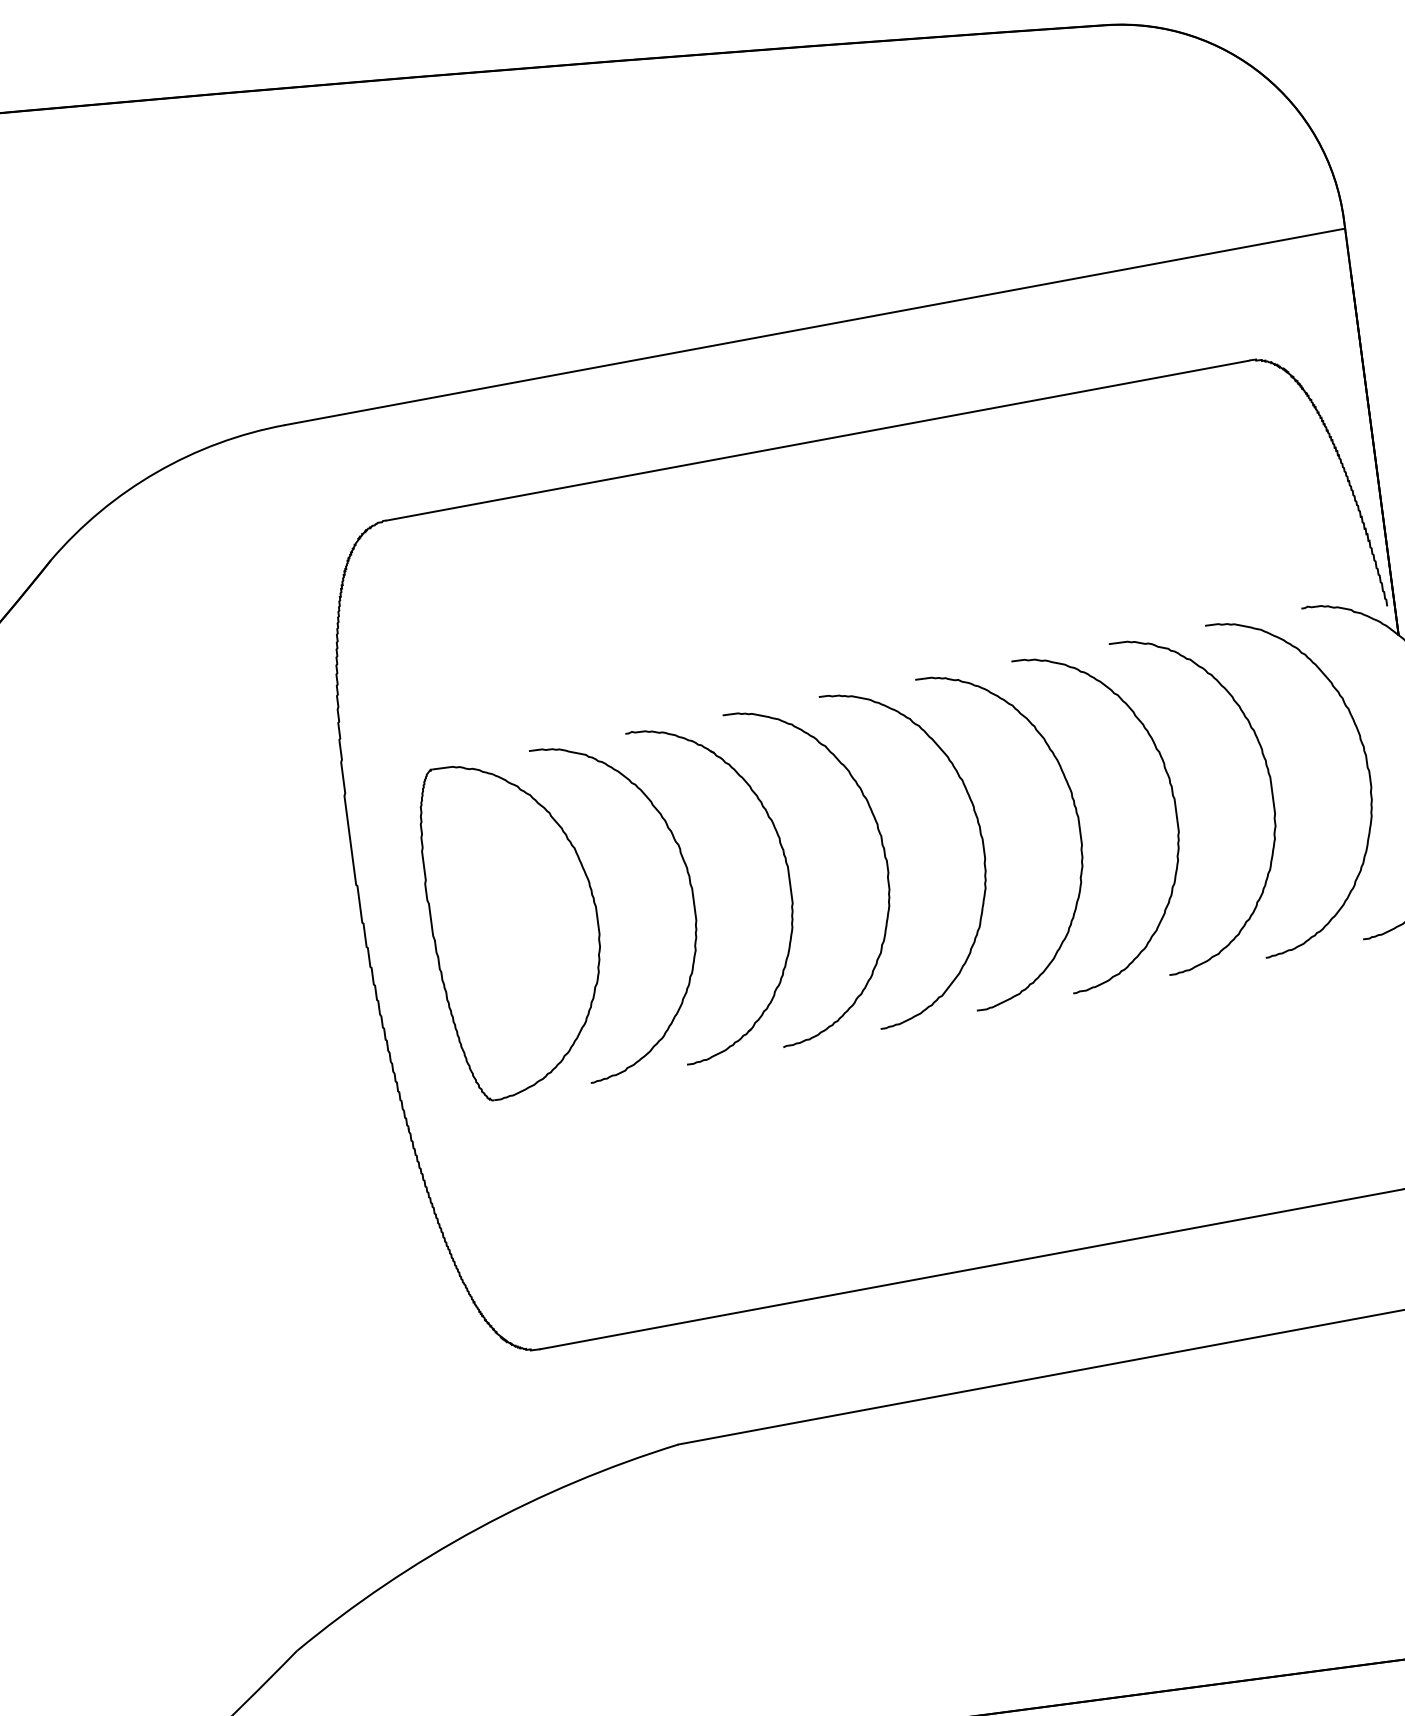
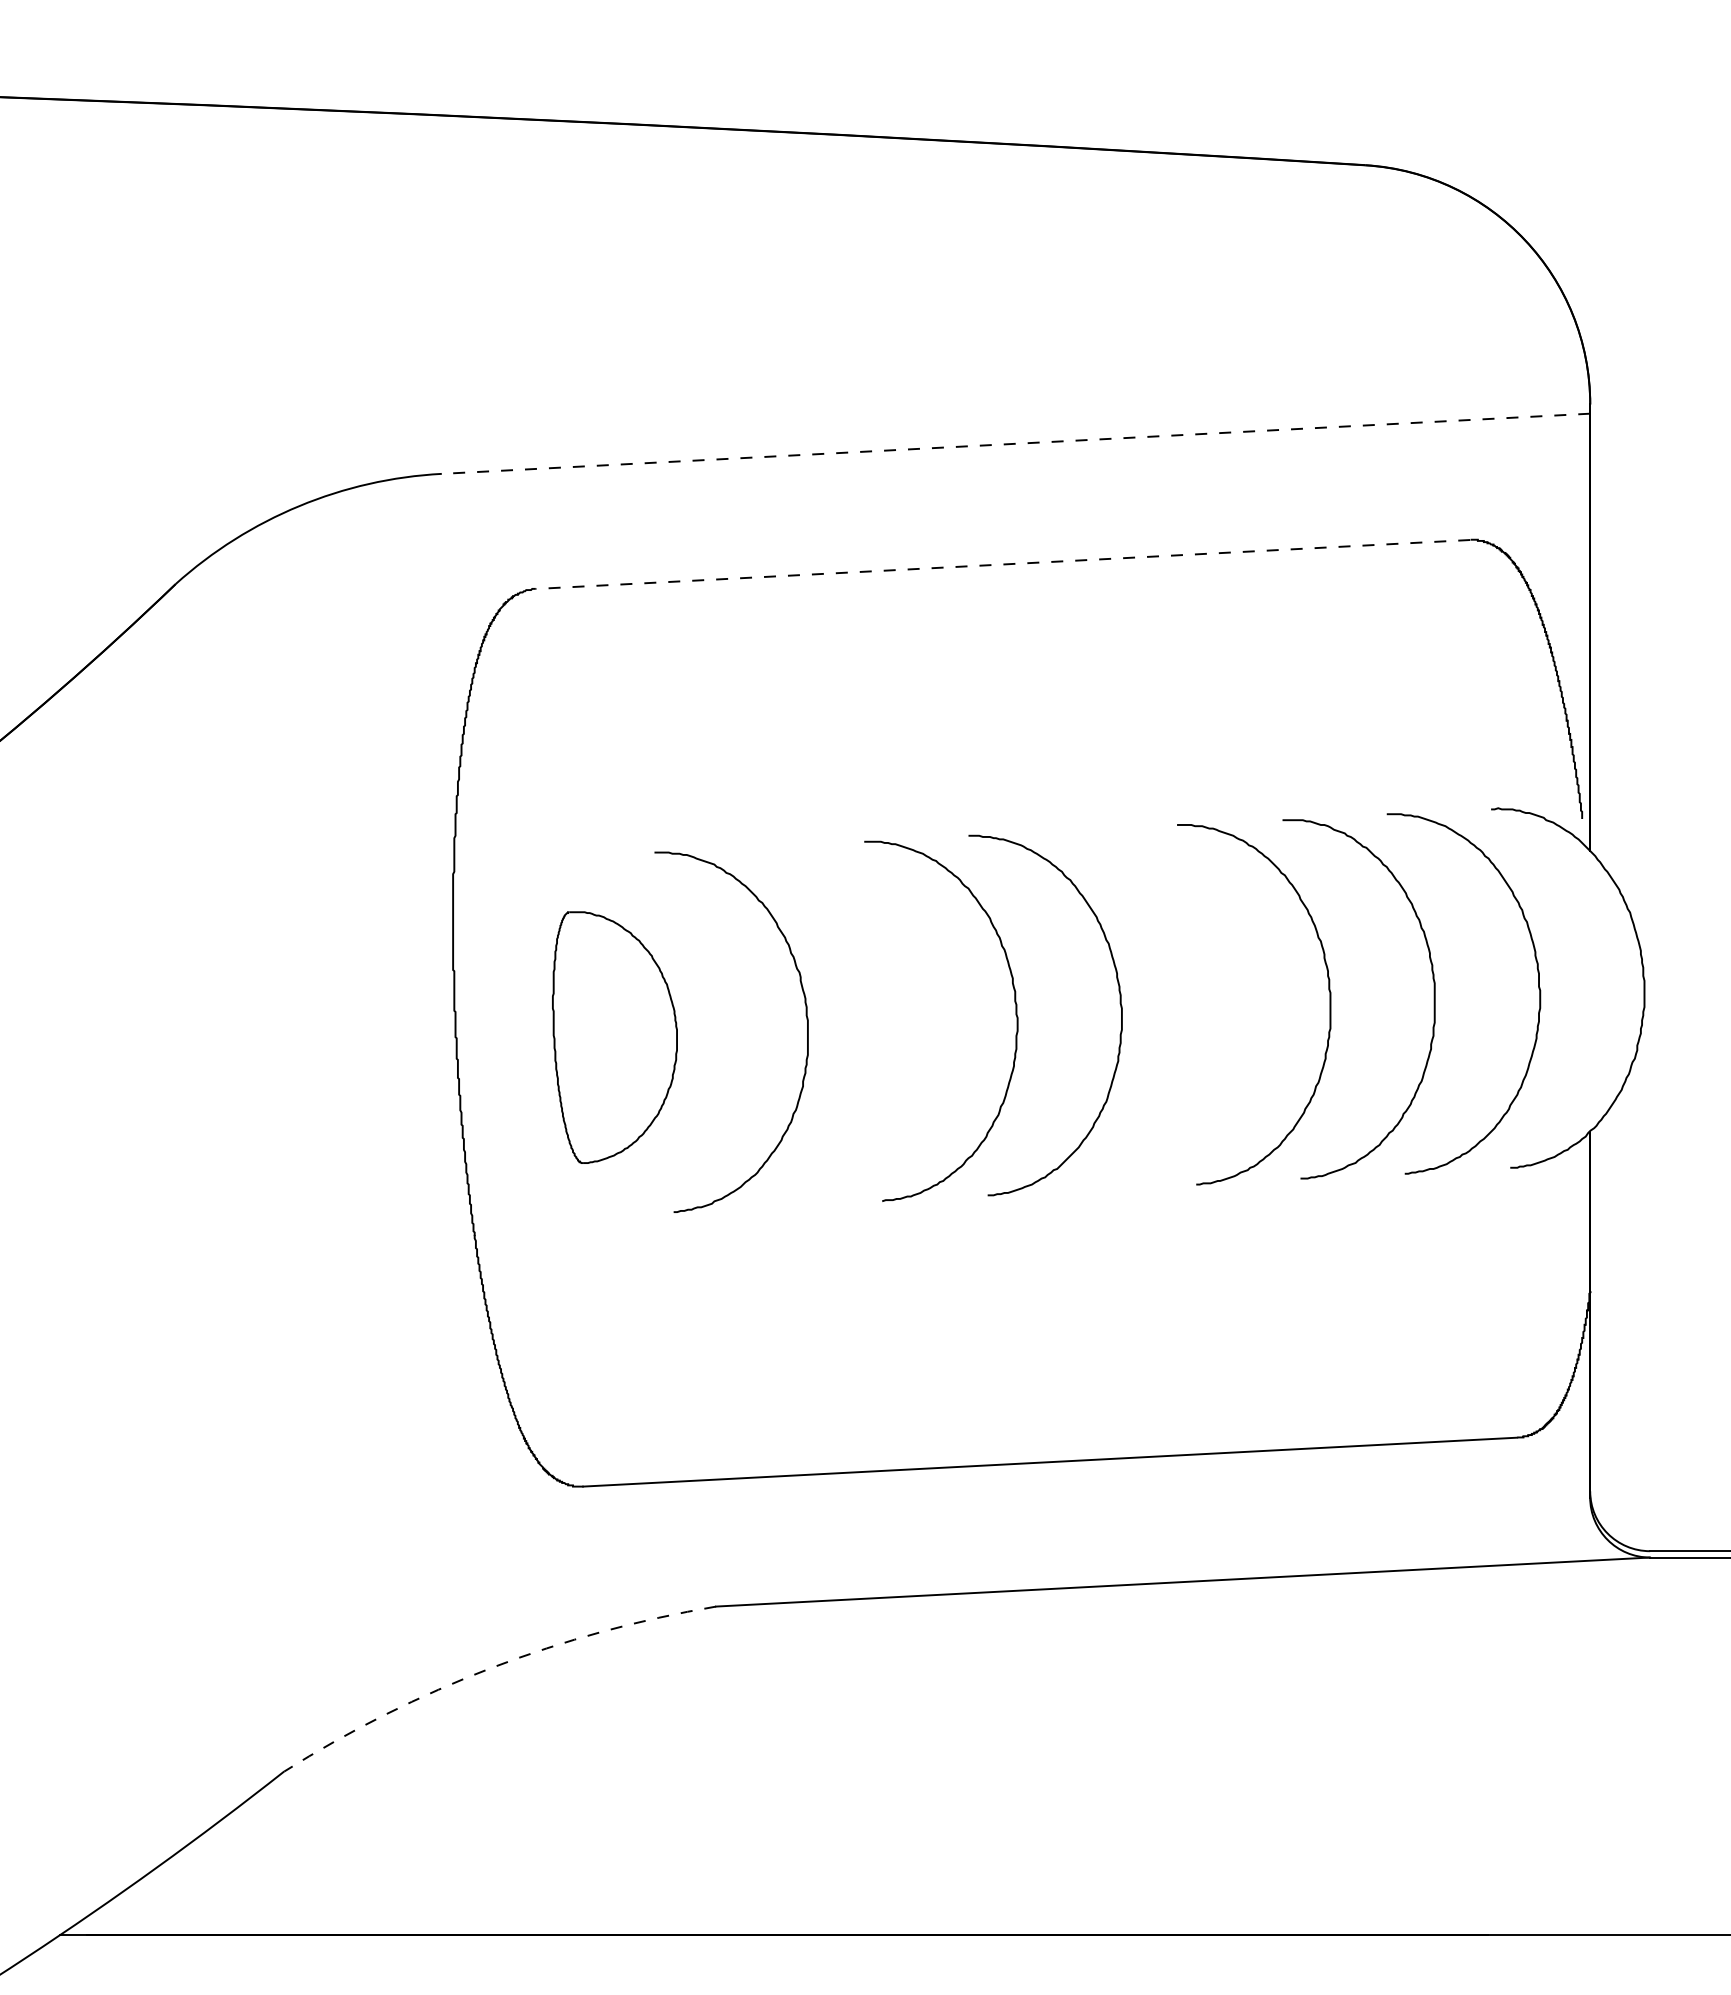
line: (815, 326) -> (1016, 443), solid -> dashed
line: (818, 440) -> (1003, 564), solid -> dashed
curve: (1079, 828) -> (1225, 1010), removed
part: (789, 880) -> (911, 1025), removed
part: (514, 927) -> (614, 1037), size x0.7
arc: (478, 1528) -> (492, 1667), solid -> dashed

